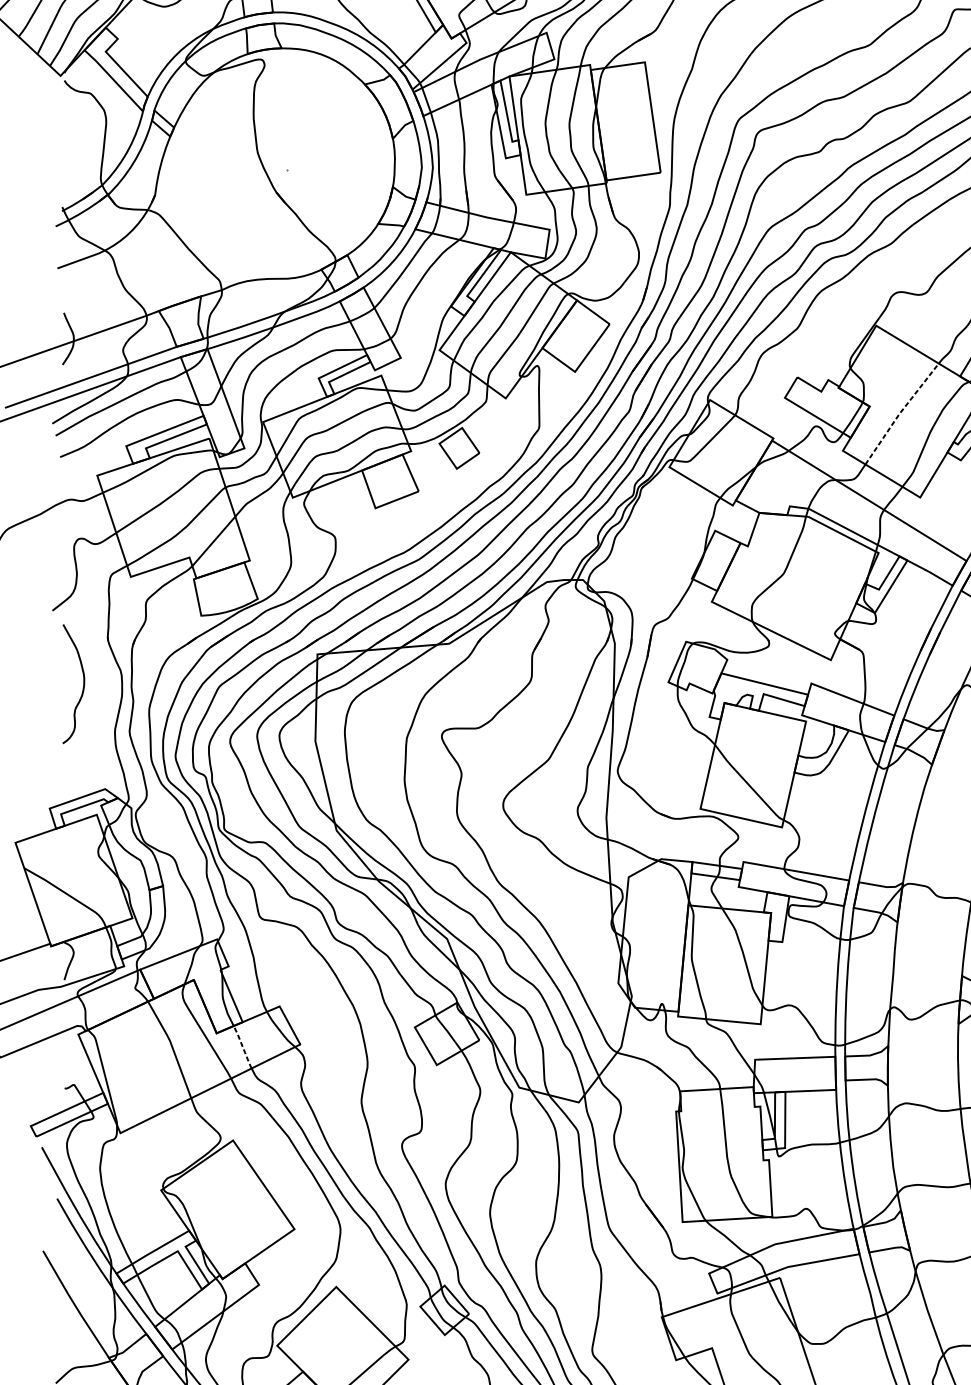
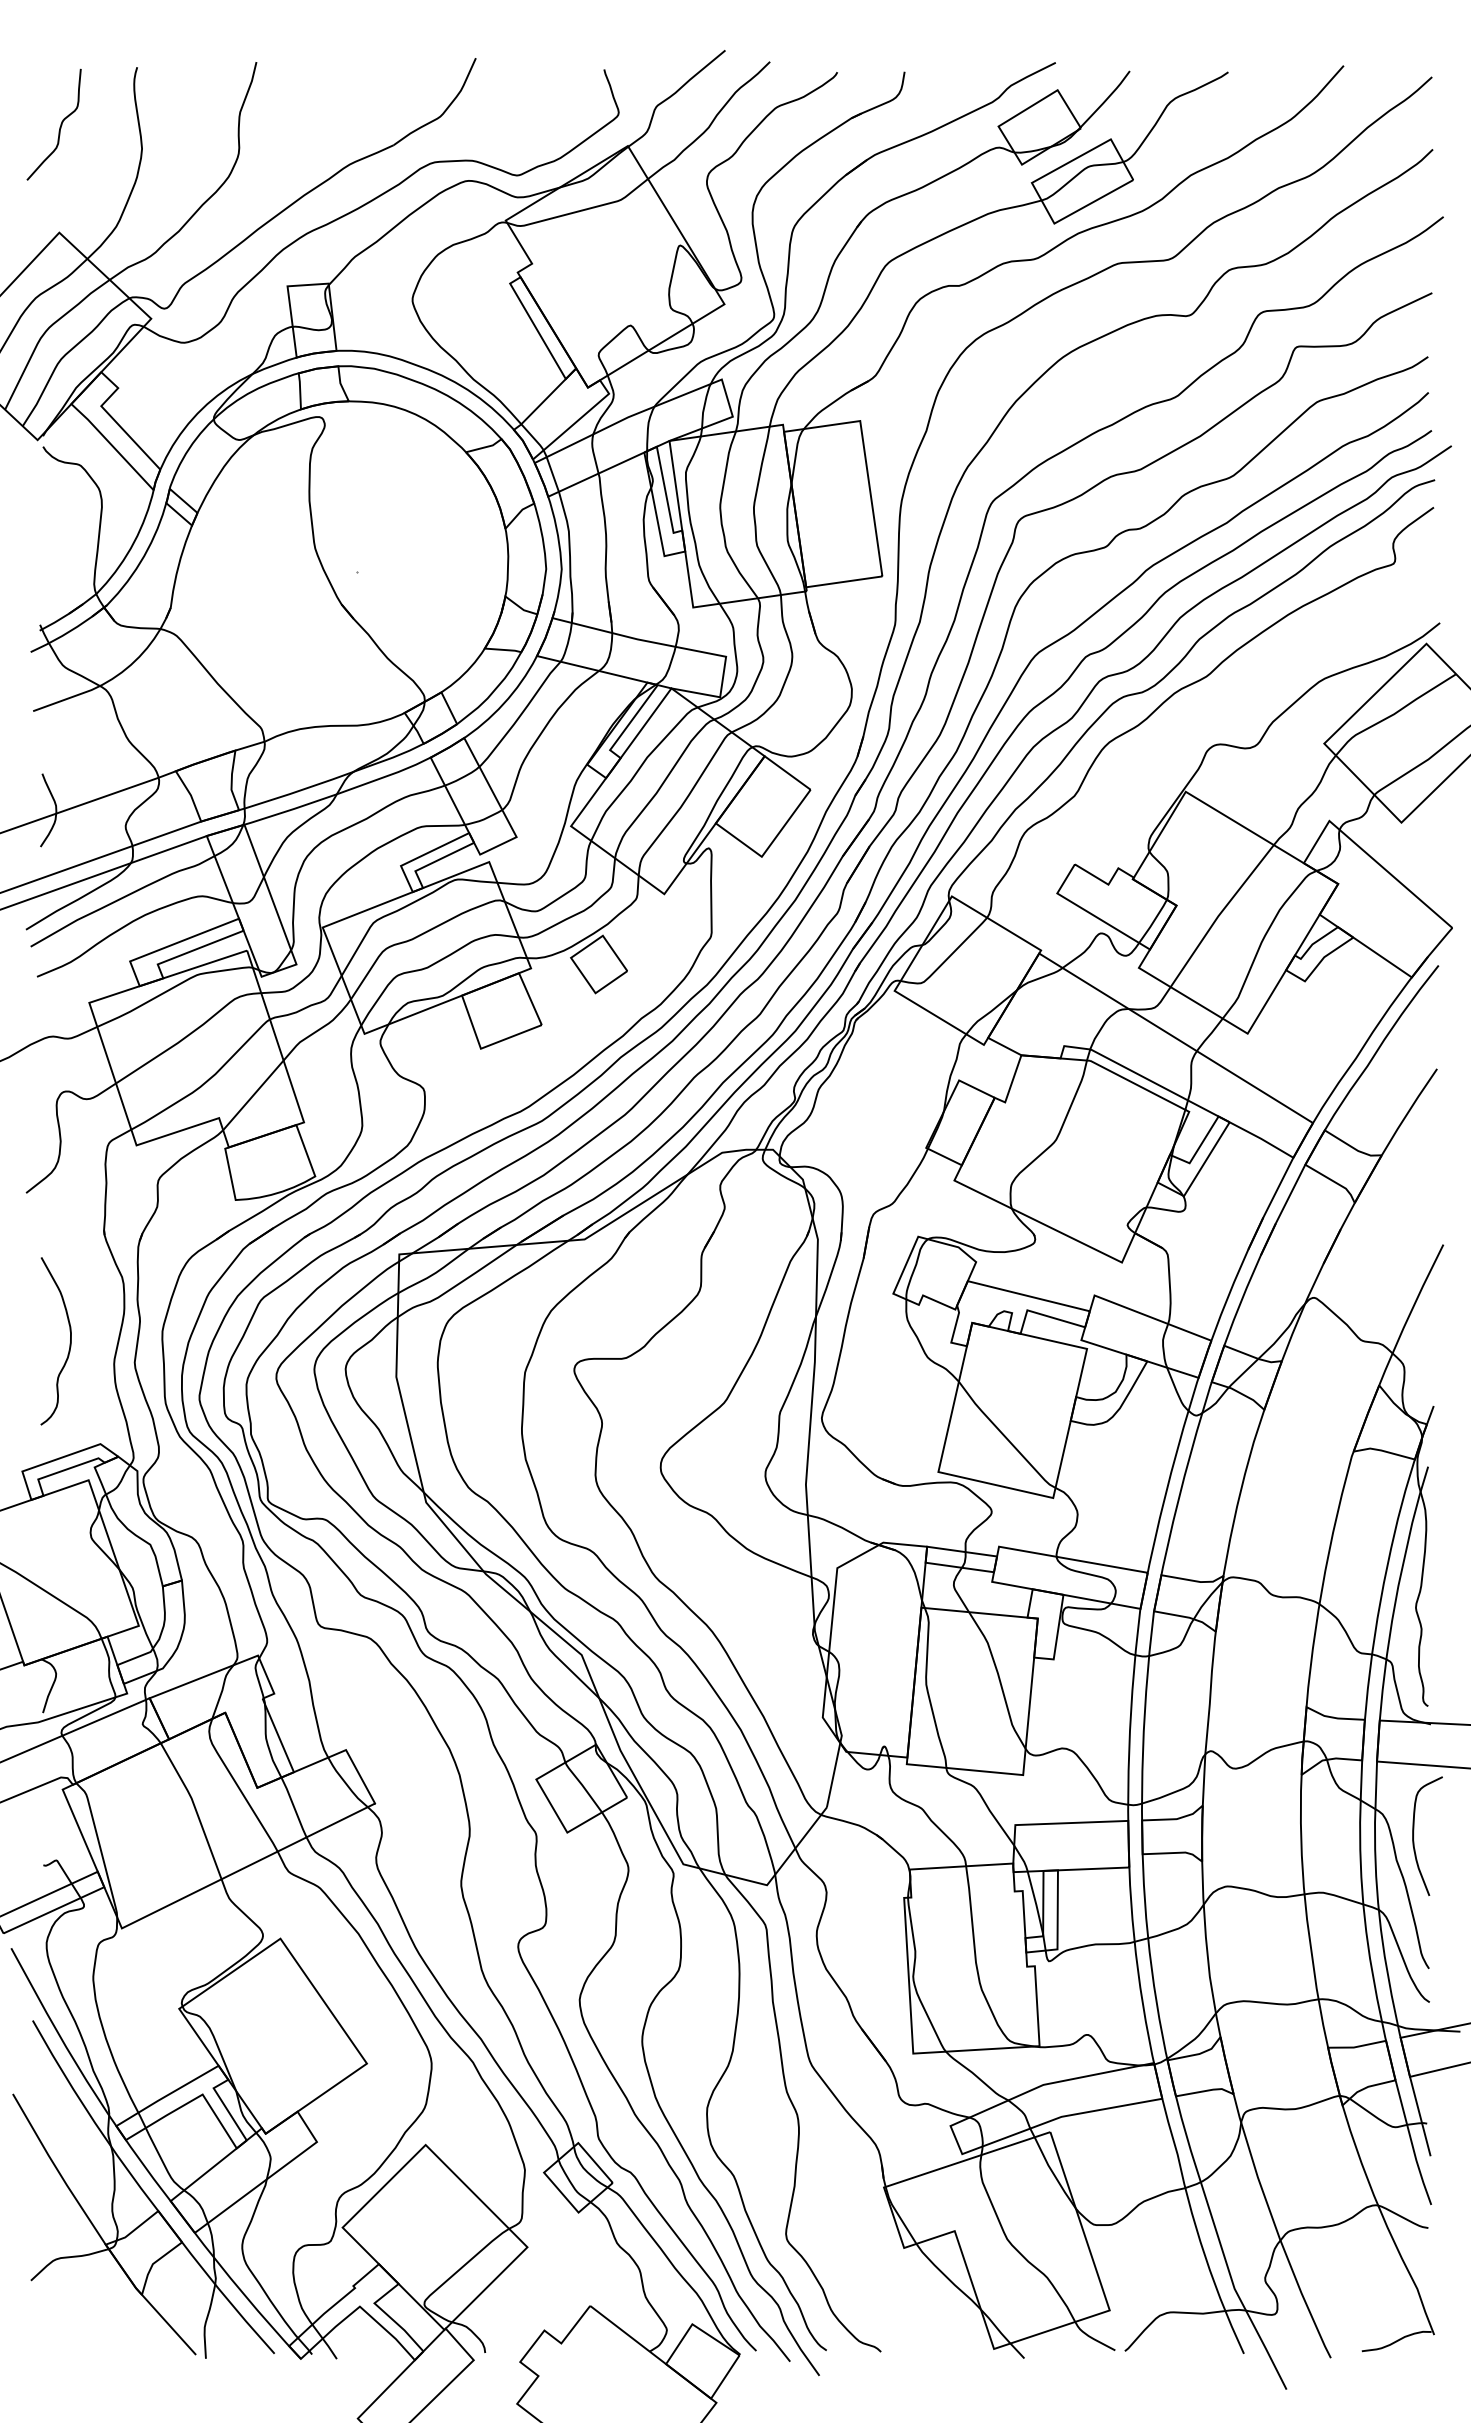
line: (900, 412) -> (1219, 914), dashed -> solid
curve: (83, 685) -> (69, 1343), moved
line: (243, 1047) -> (294, 1807), dashed -> solid

